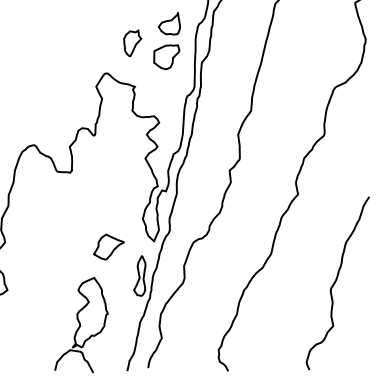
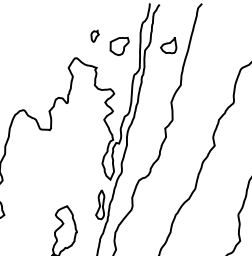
part: (168, 23) -> (167, 45), moved
part: (132, 43) -> (94, 36), size x0.6
part: (108, 246) -> (77, 183), removed

